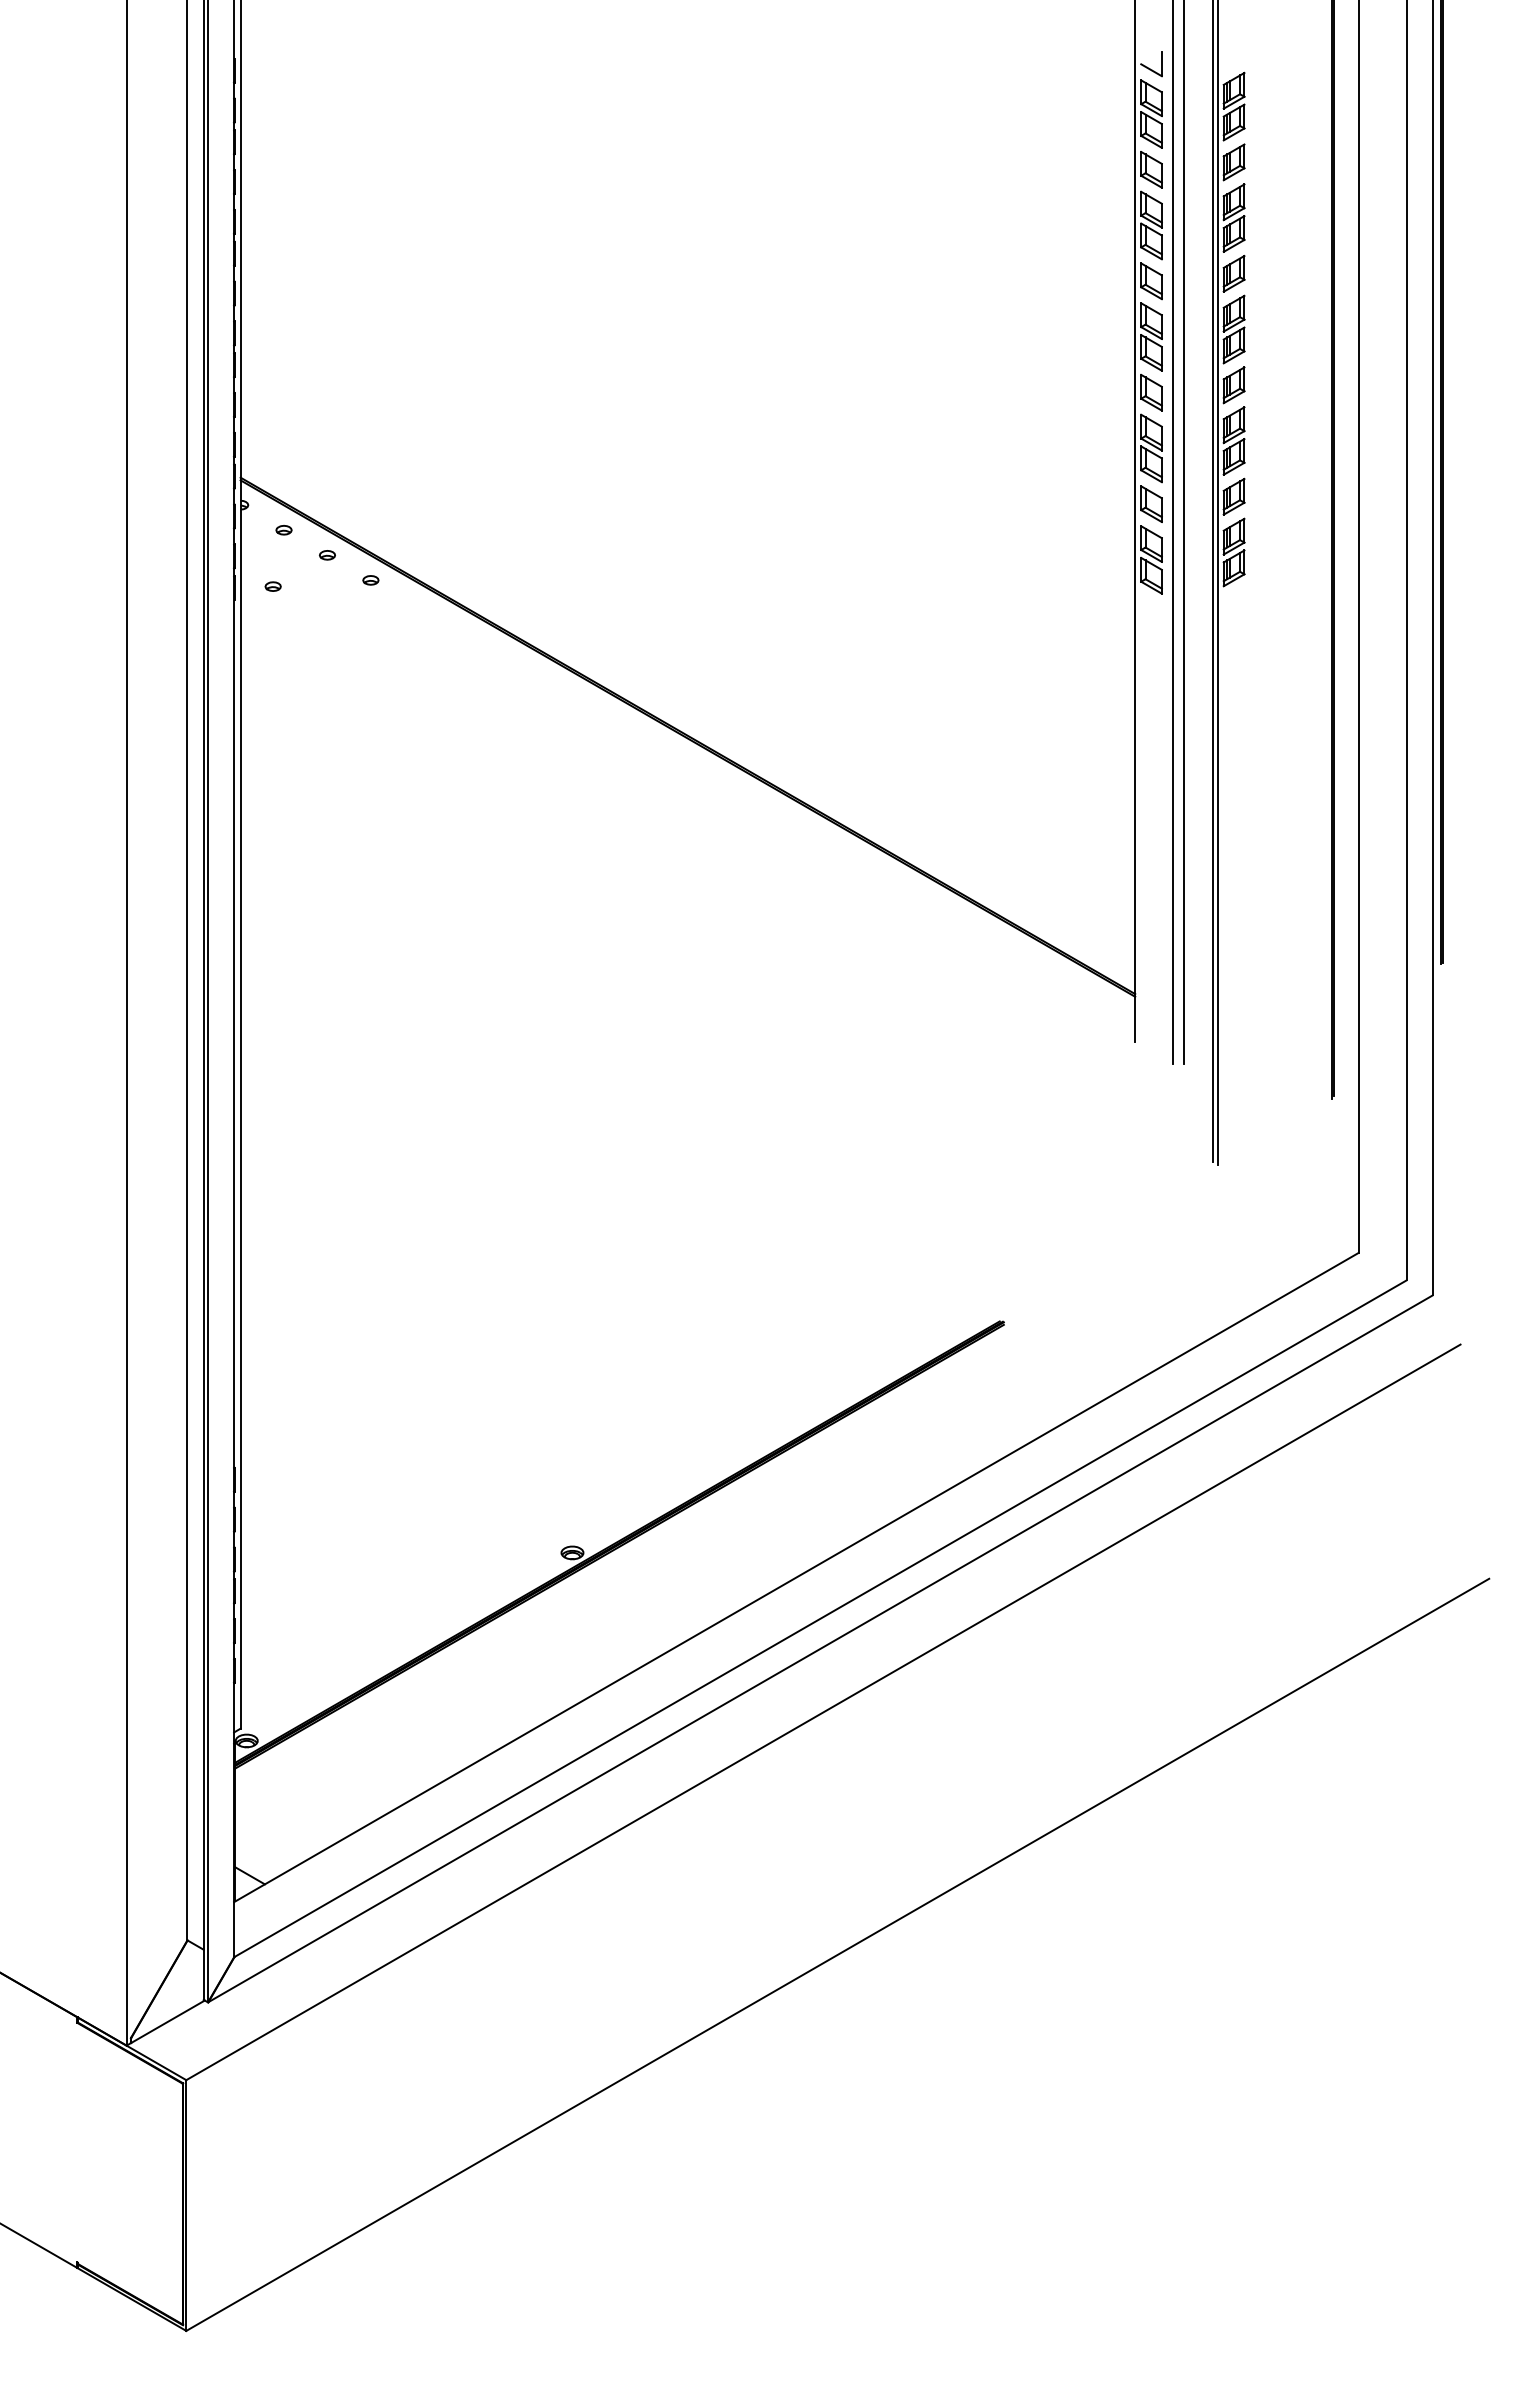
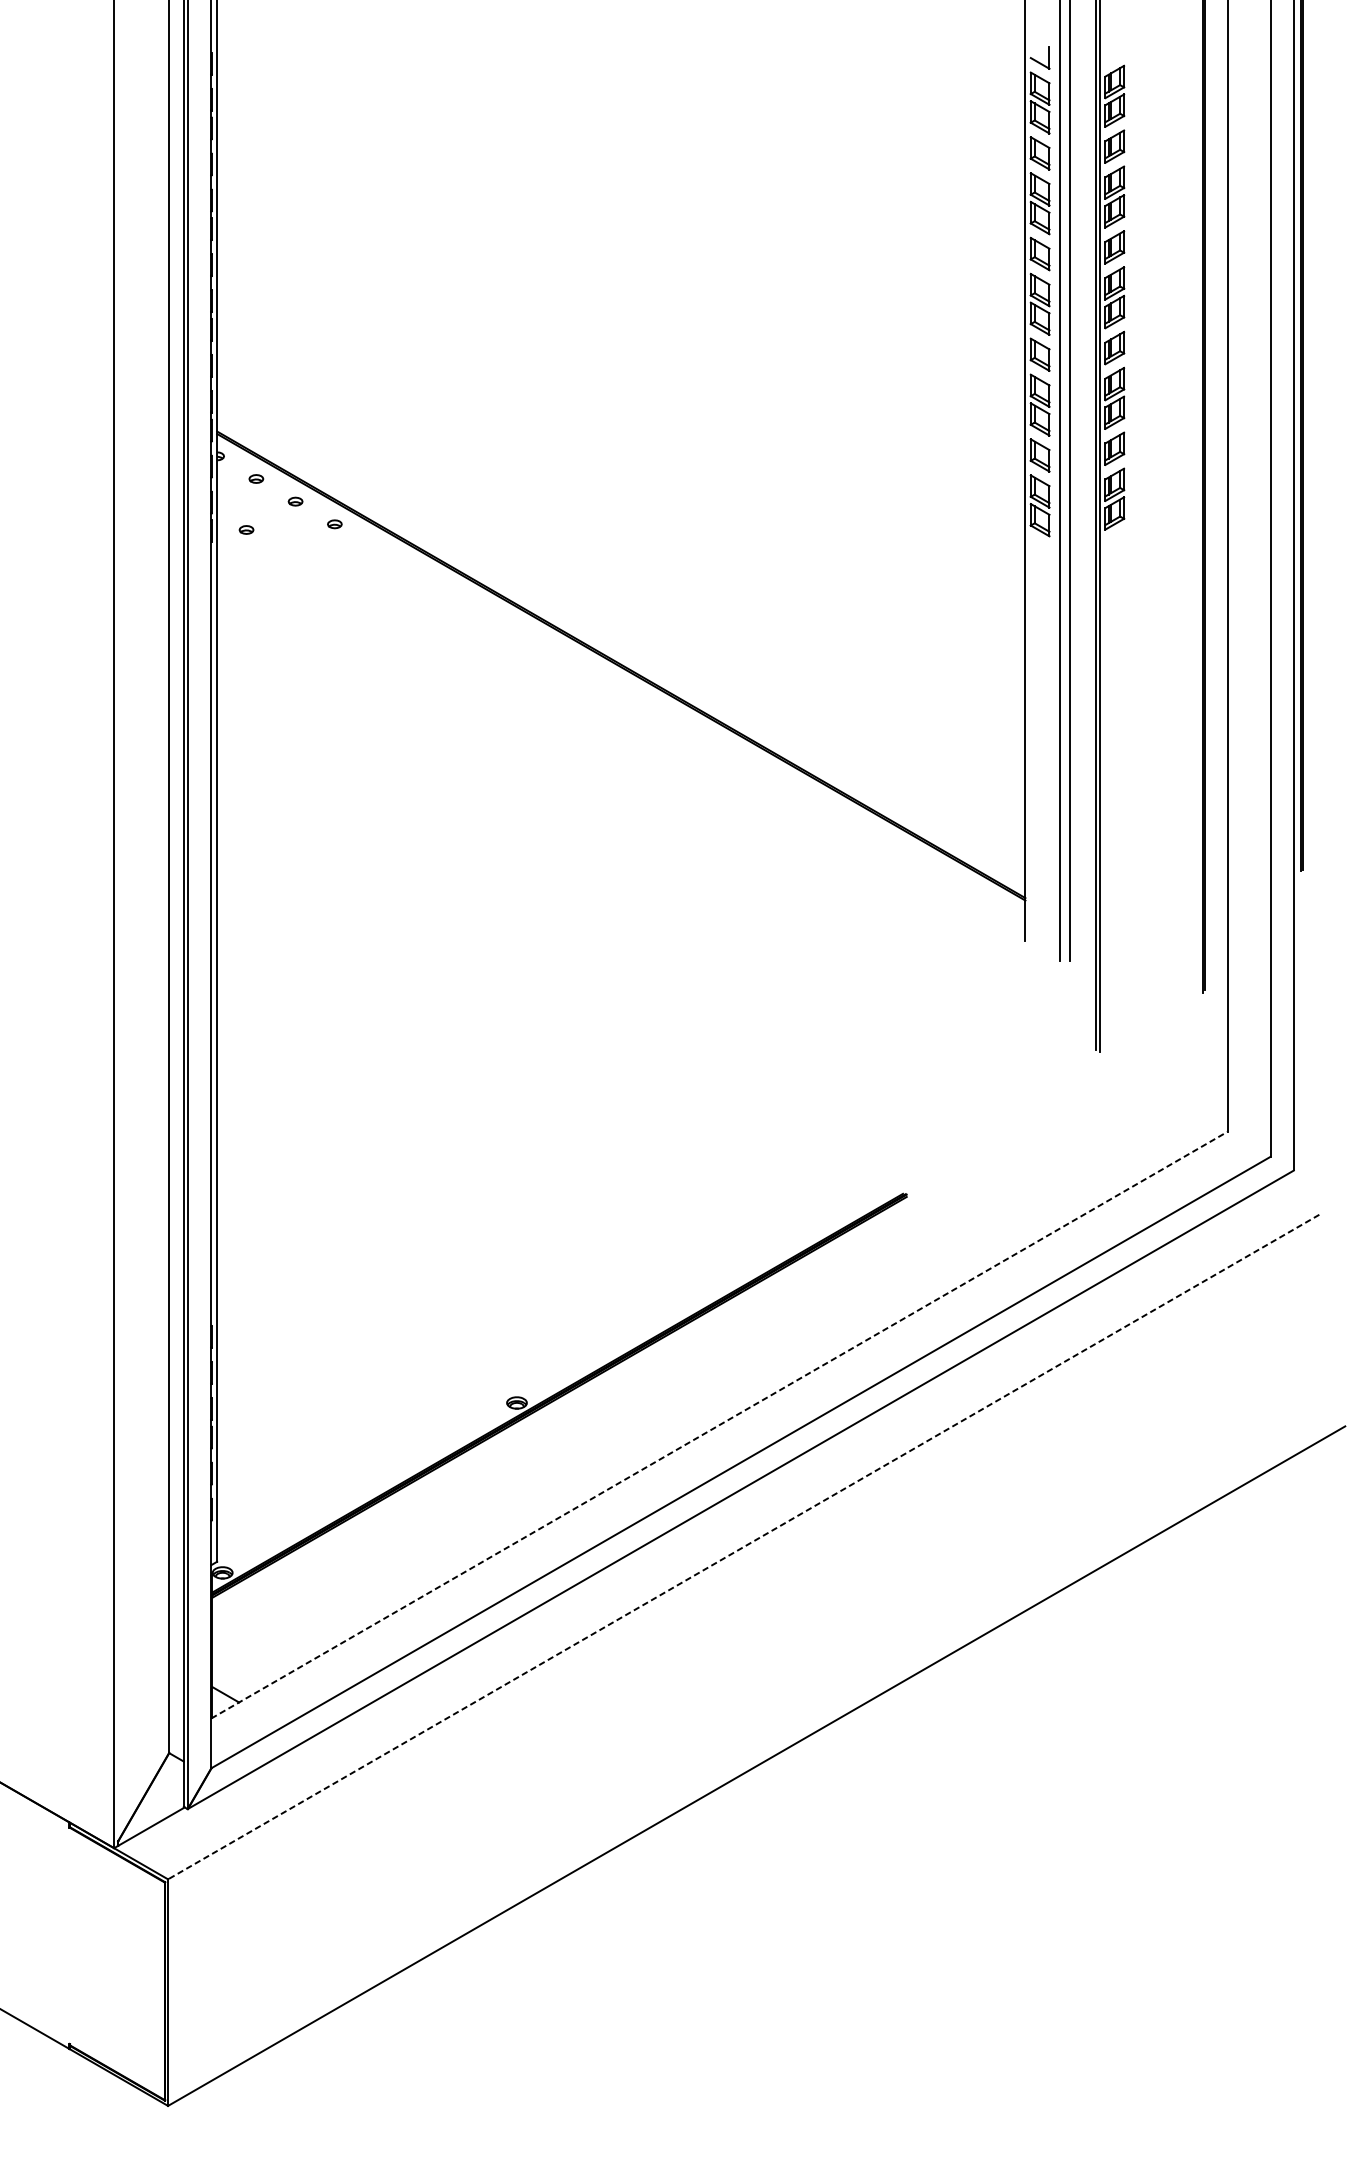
line: (796, 1577) -> (719, 1425), solid -> dashed
line: (823, 1712) -> (743, 1547), solid -> dashed

